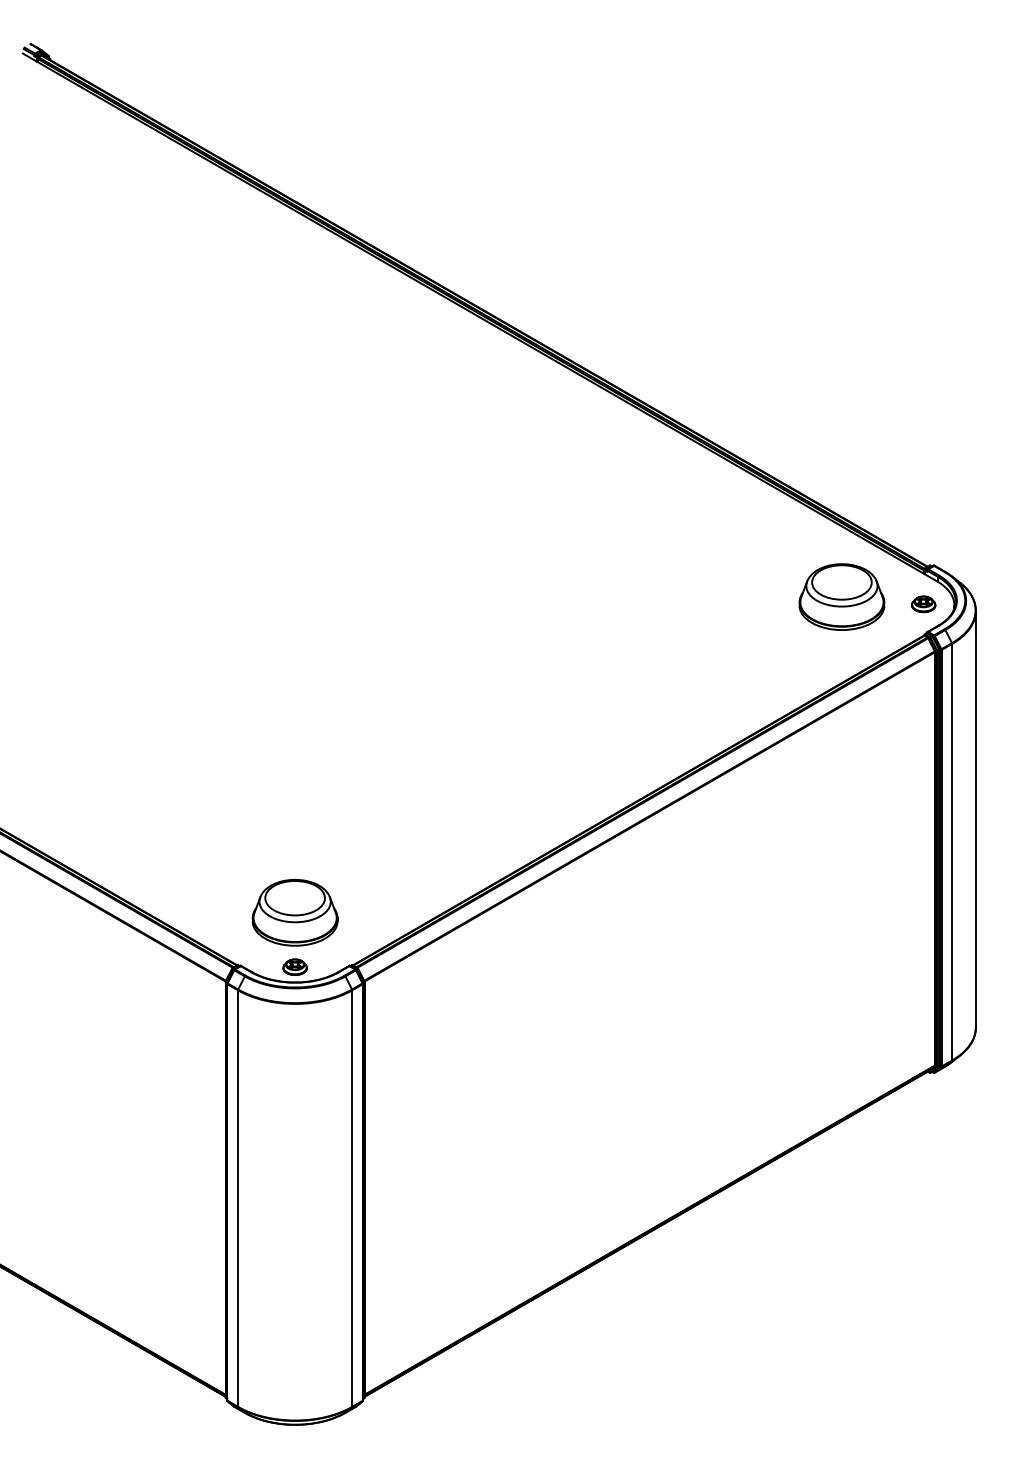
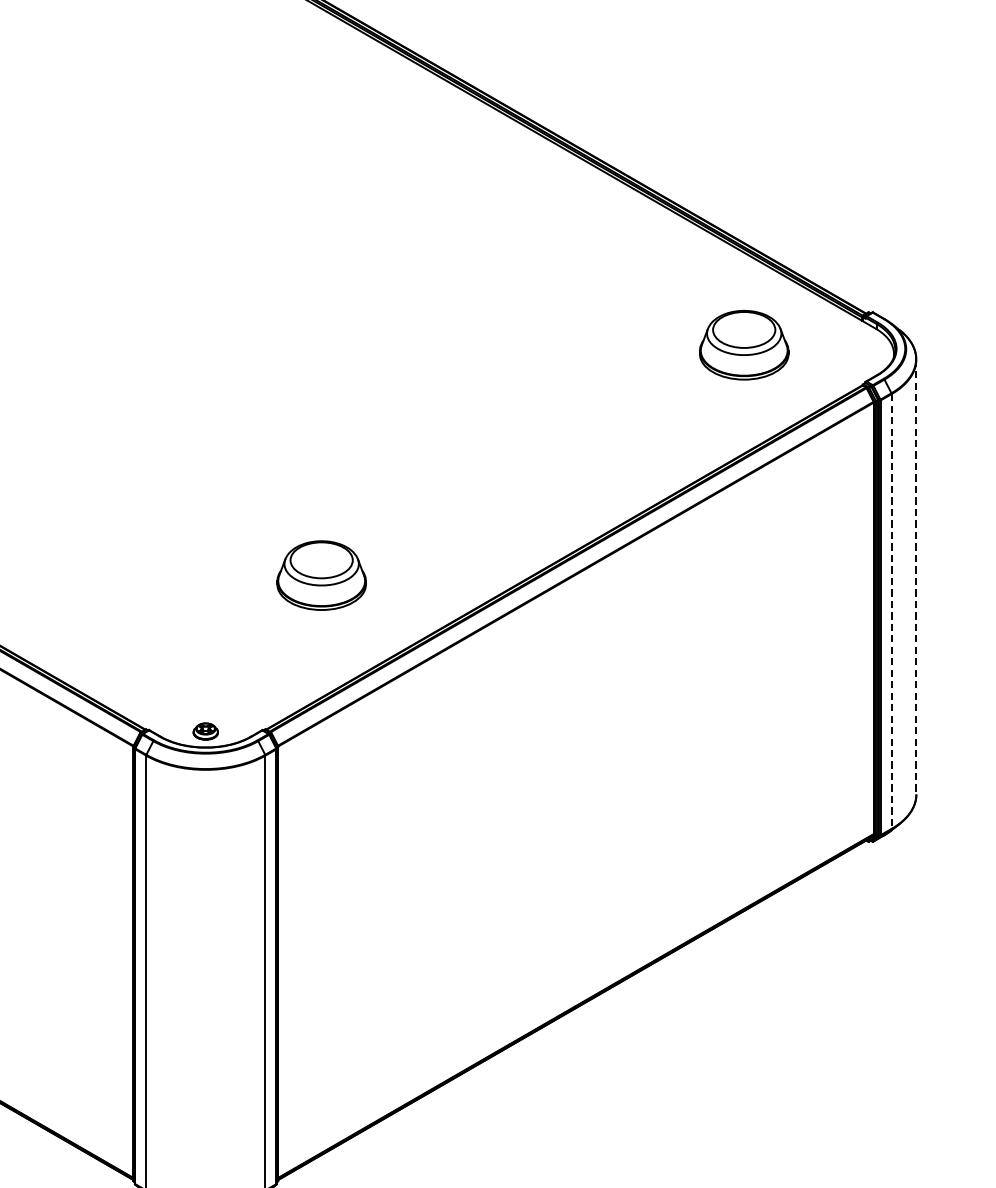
part: (841, 596) -> (743, 344), moved
part: (923, 604) -> (861, 352), removed
line: (975, 819) -> (915, 577), solid -> dashed
line: (952, 852) -> (891, 611), solid -> dashed
part: (294, 912) -> (321, 575), moved

